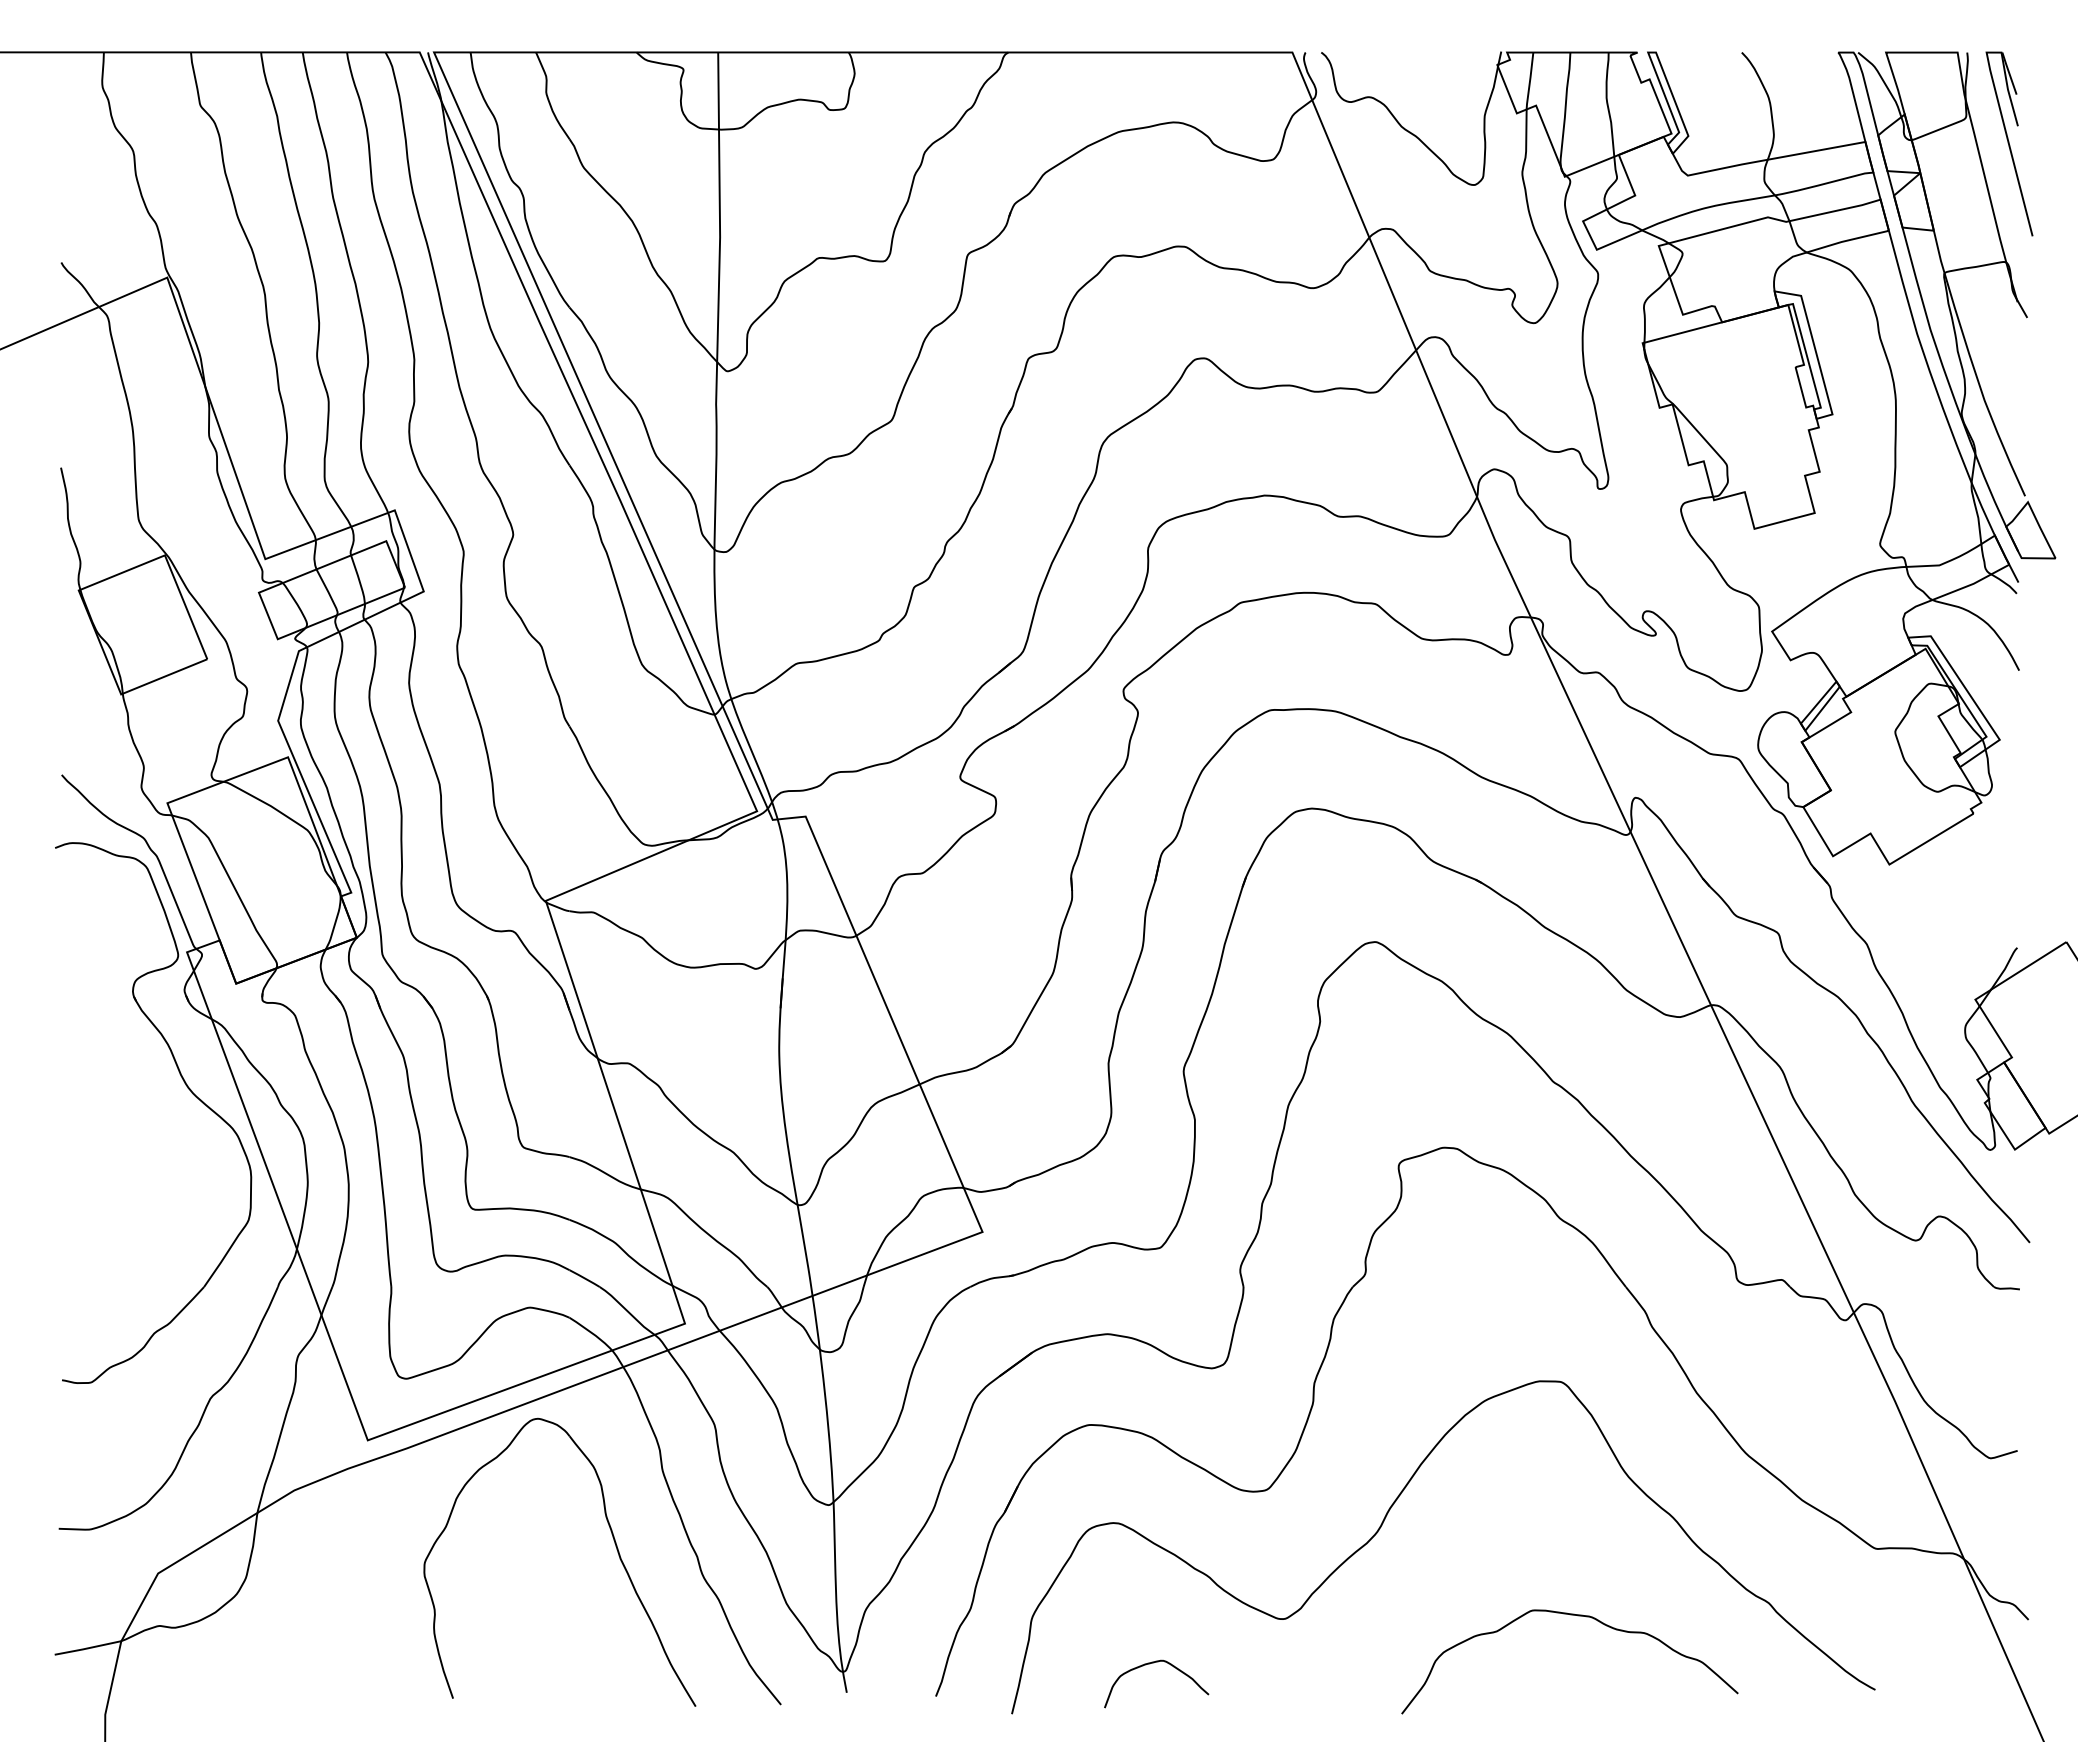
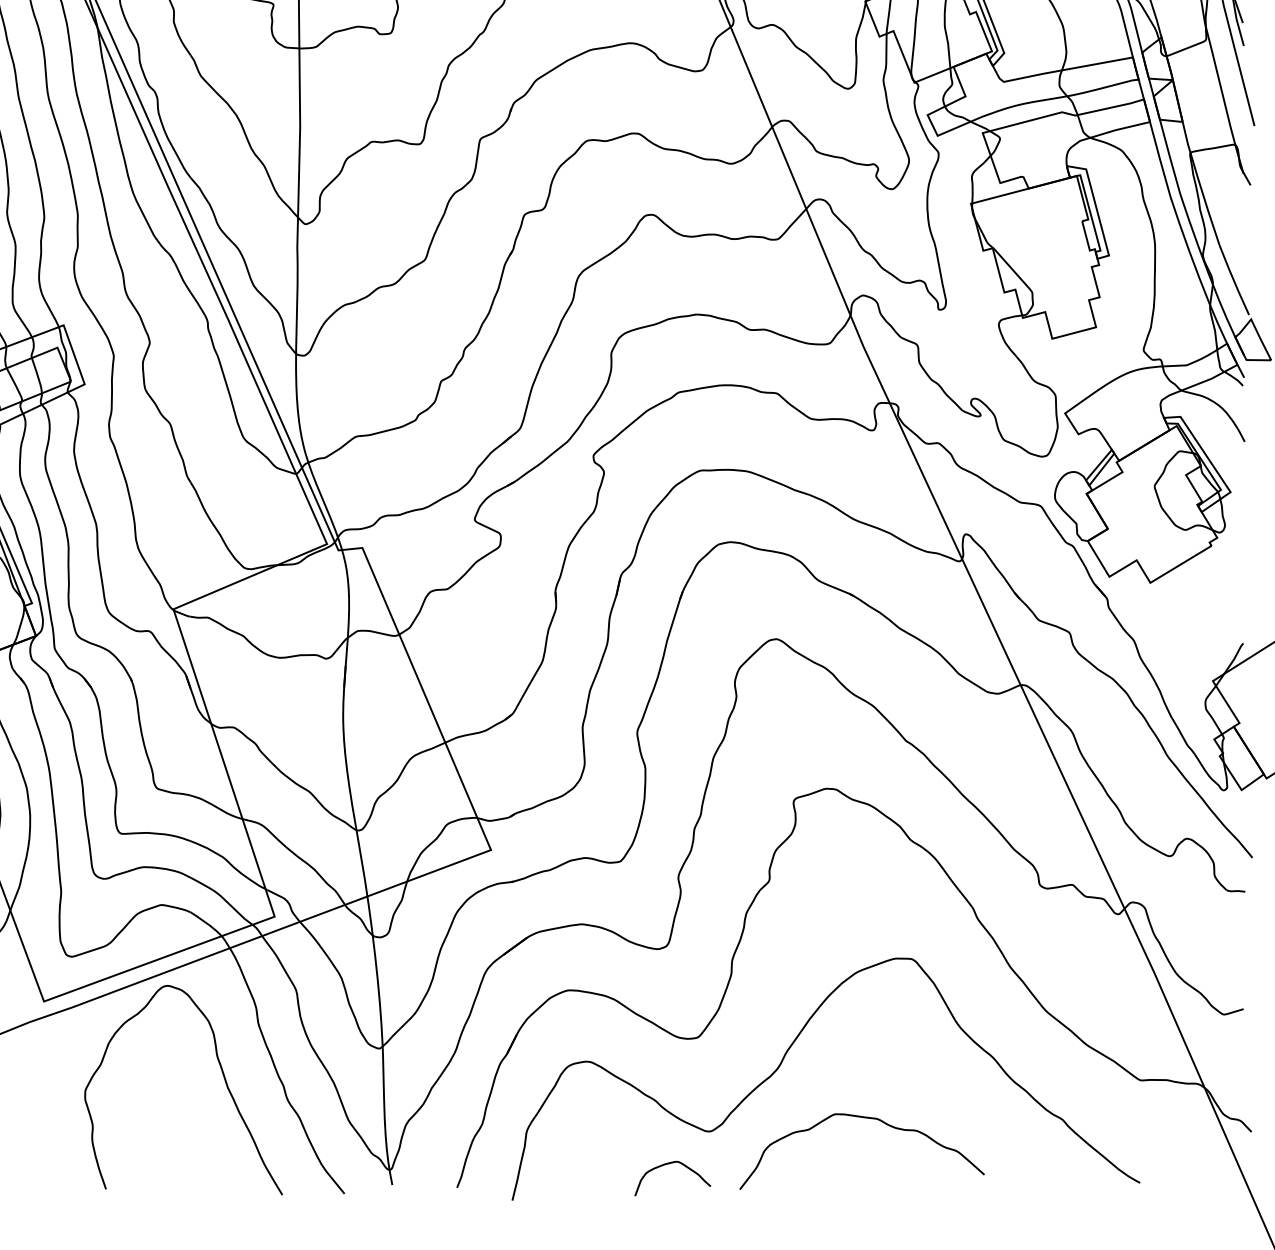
curve: (1577, 1616) -> (867, 1118), moved
curve: (1153, 1663) -> (670, 1163), moved

